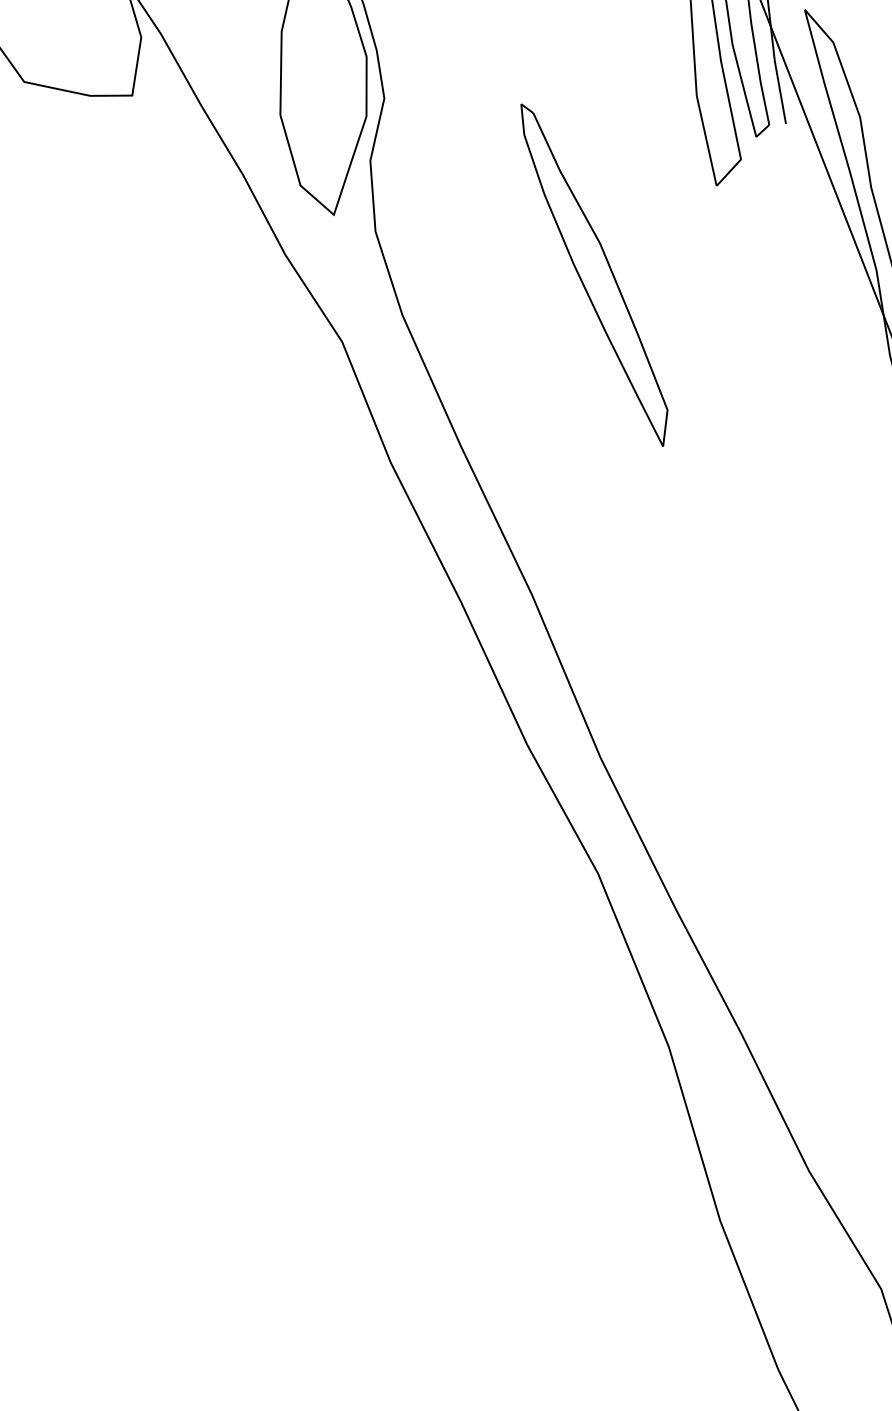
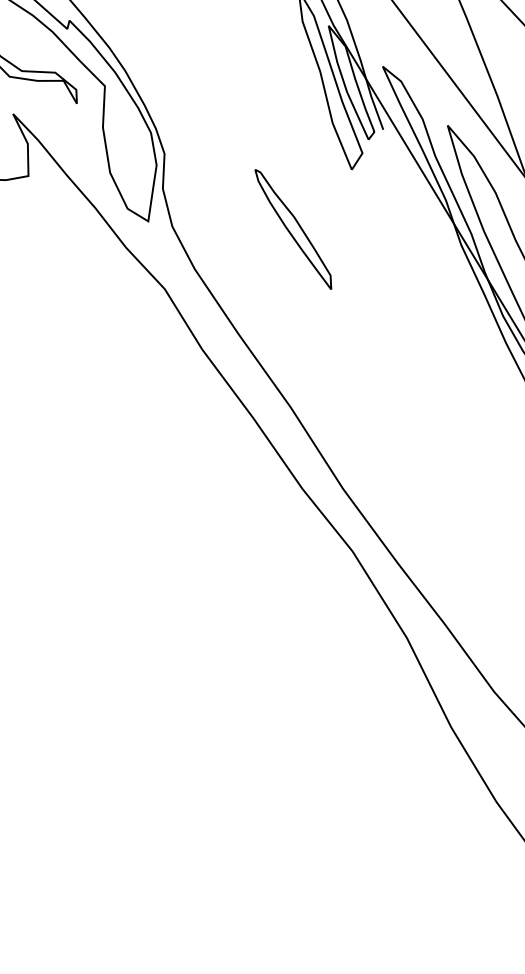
part: (592, 275) -> (293, 229), size x0.7

